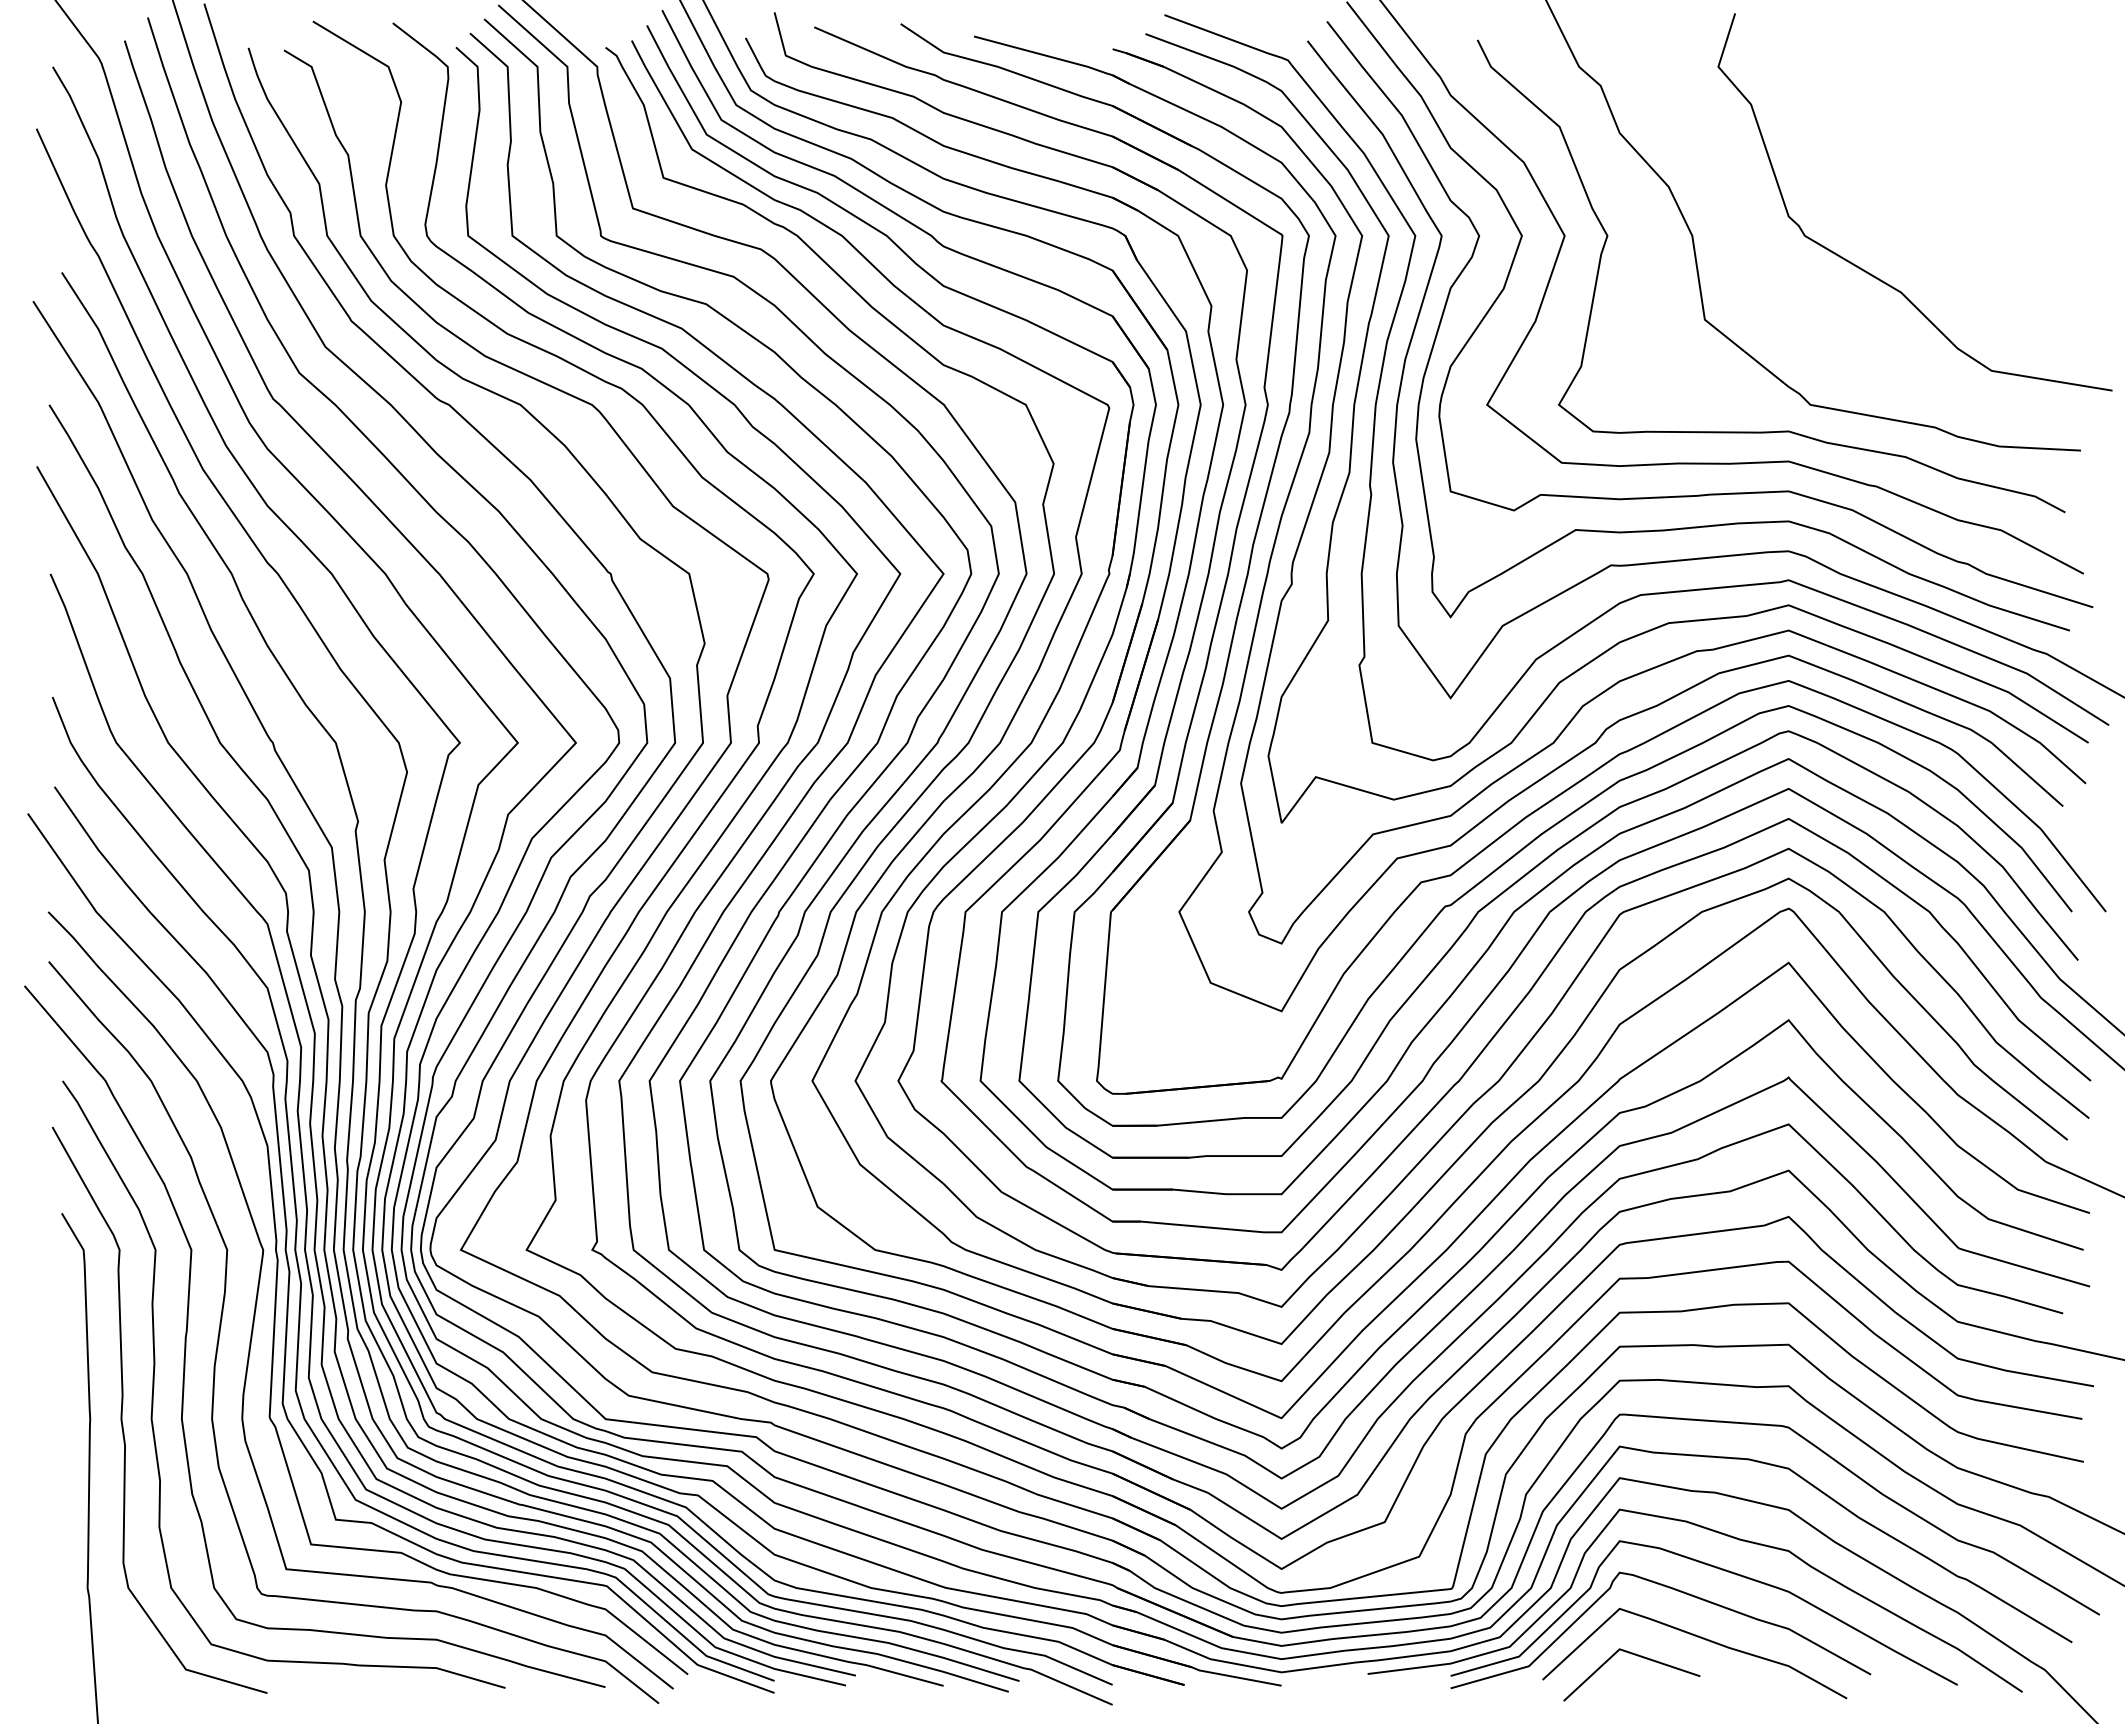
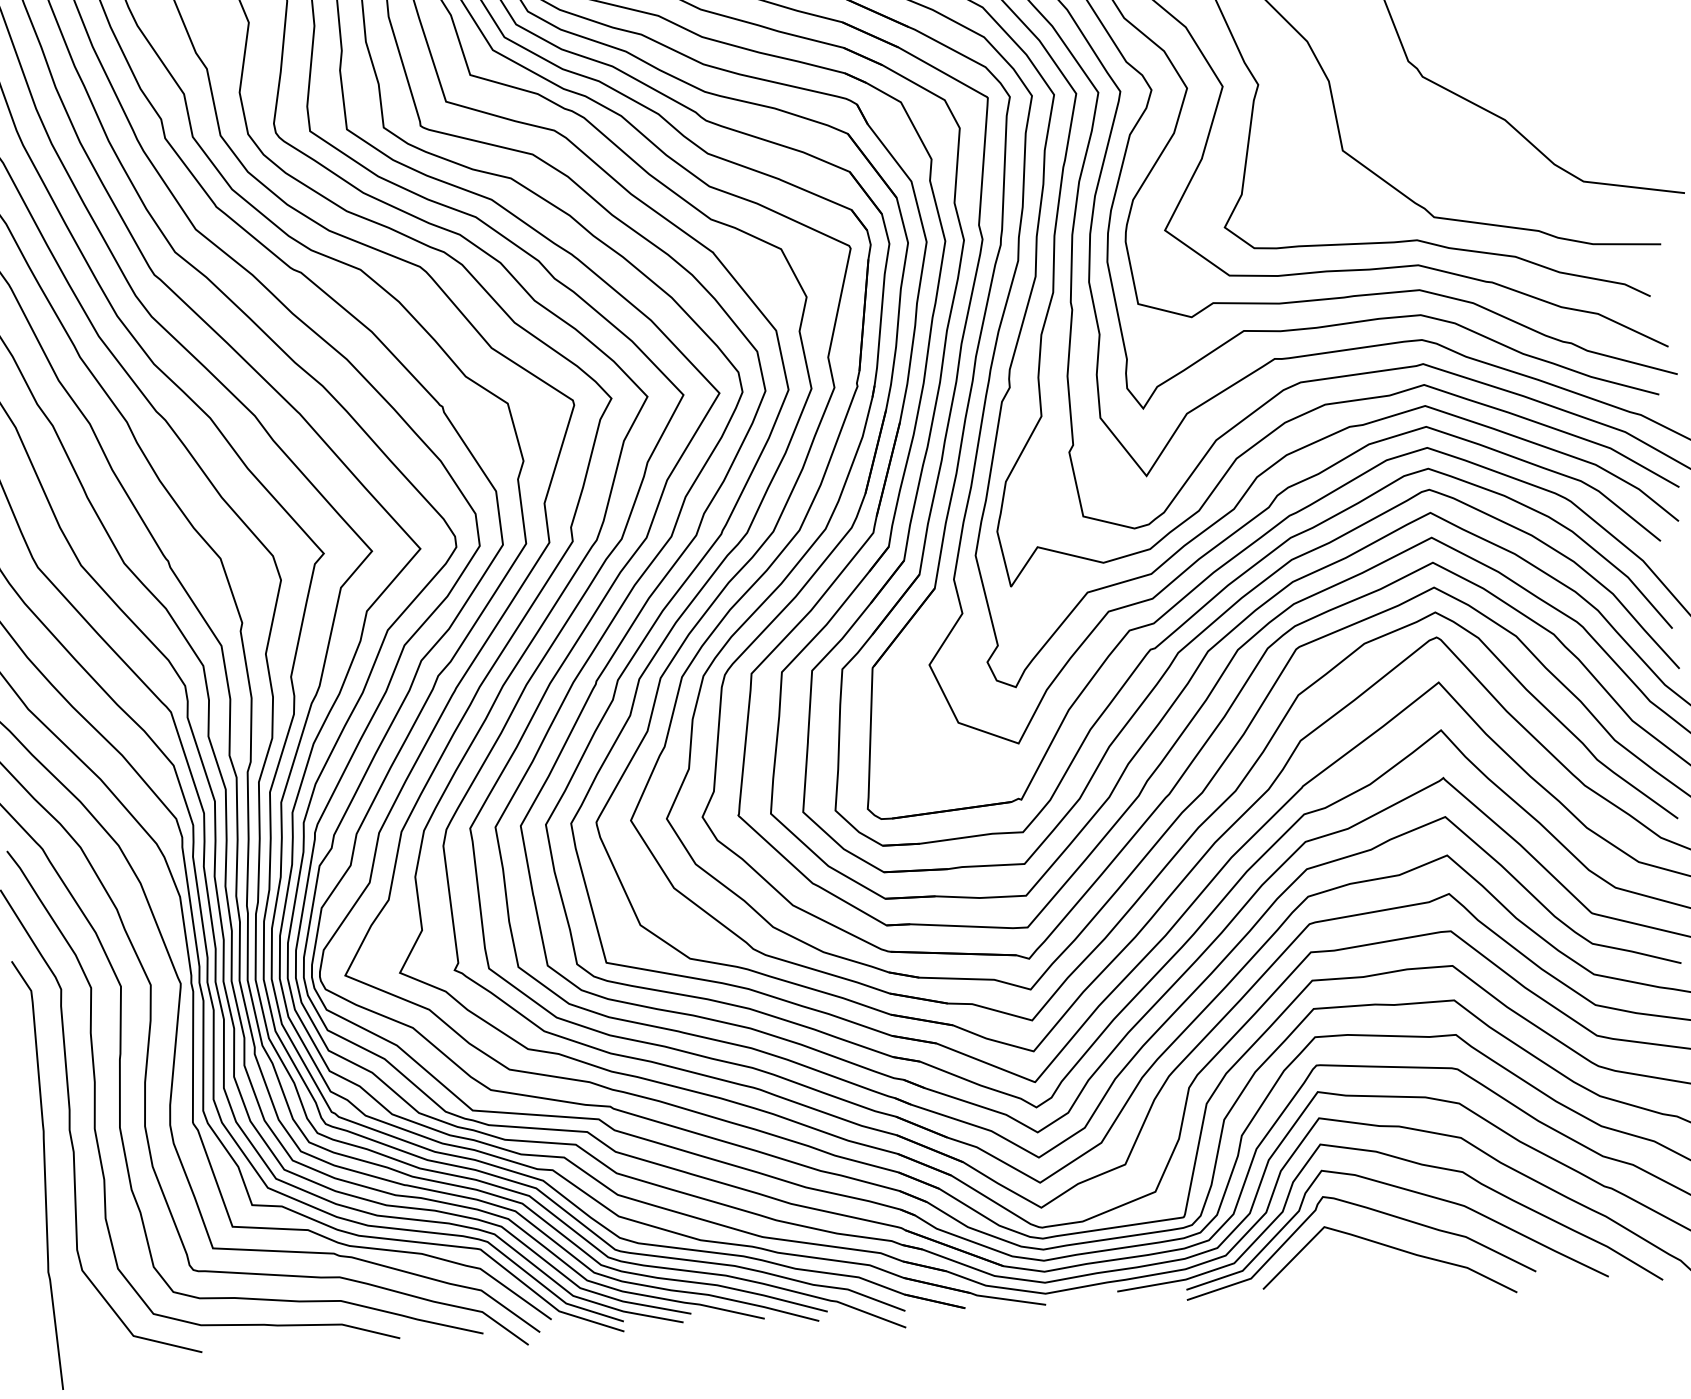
line: (1637, 1656) -> (1341, 1266), removed

